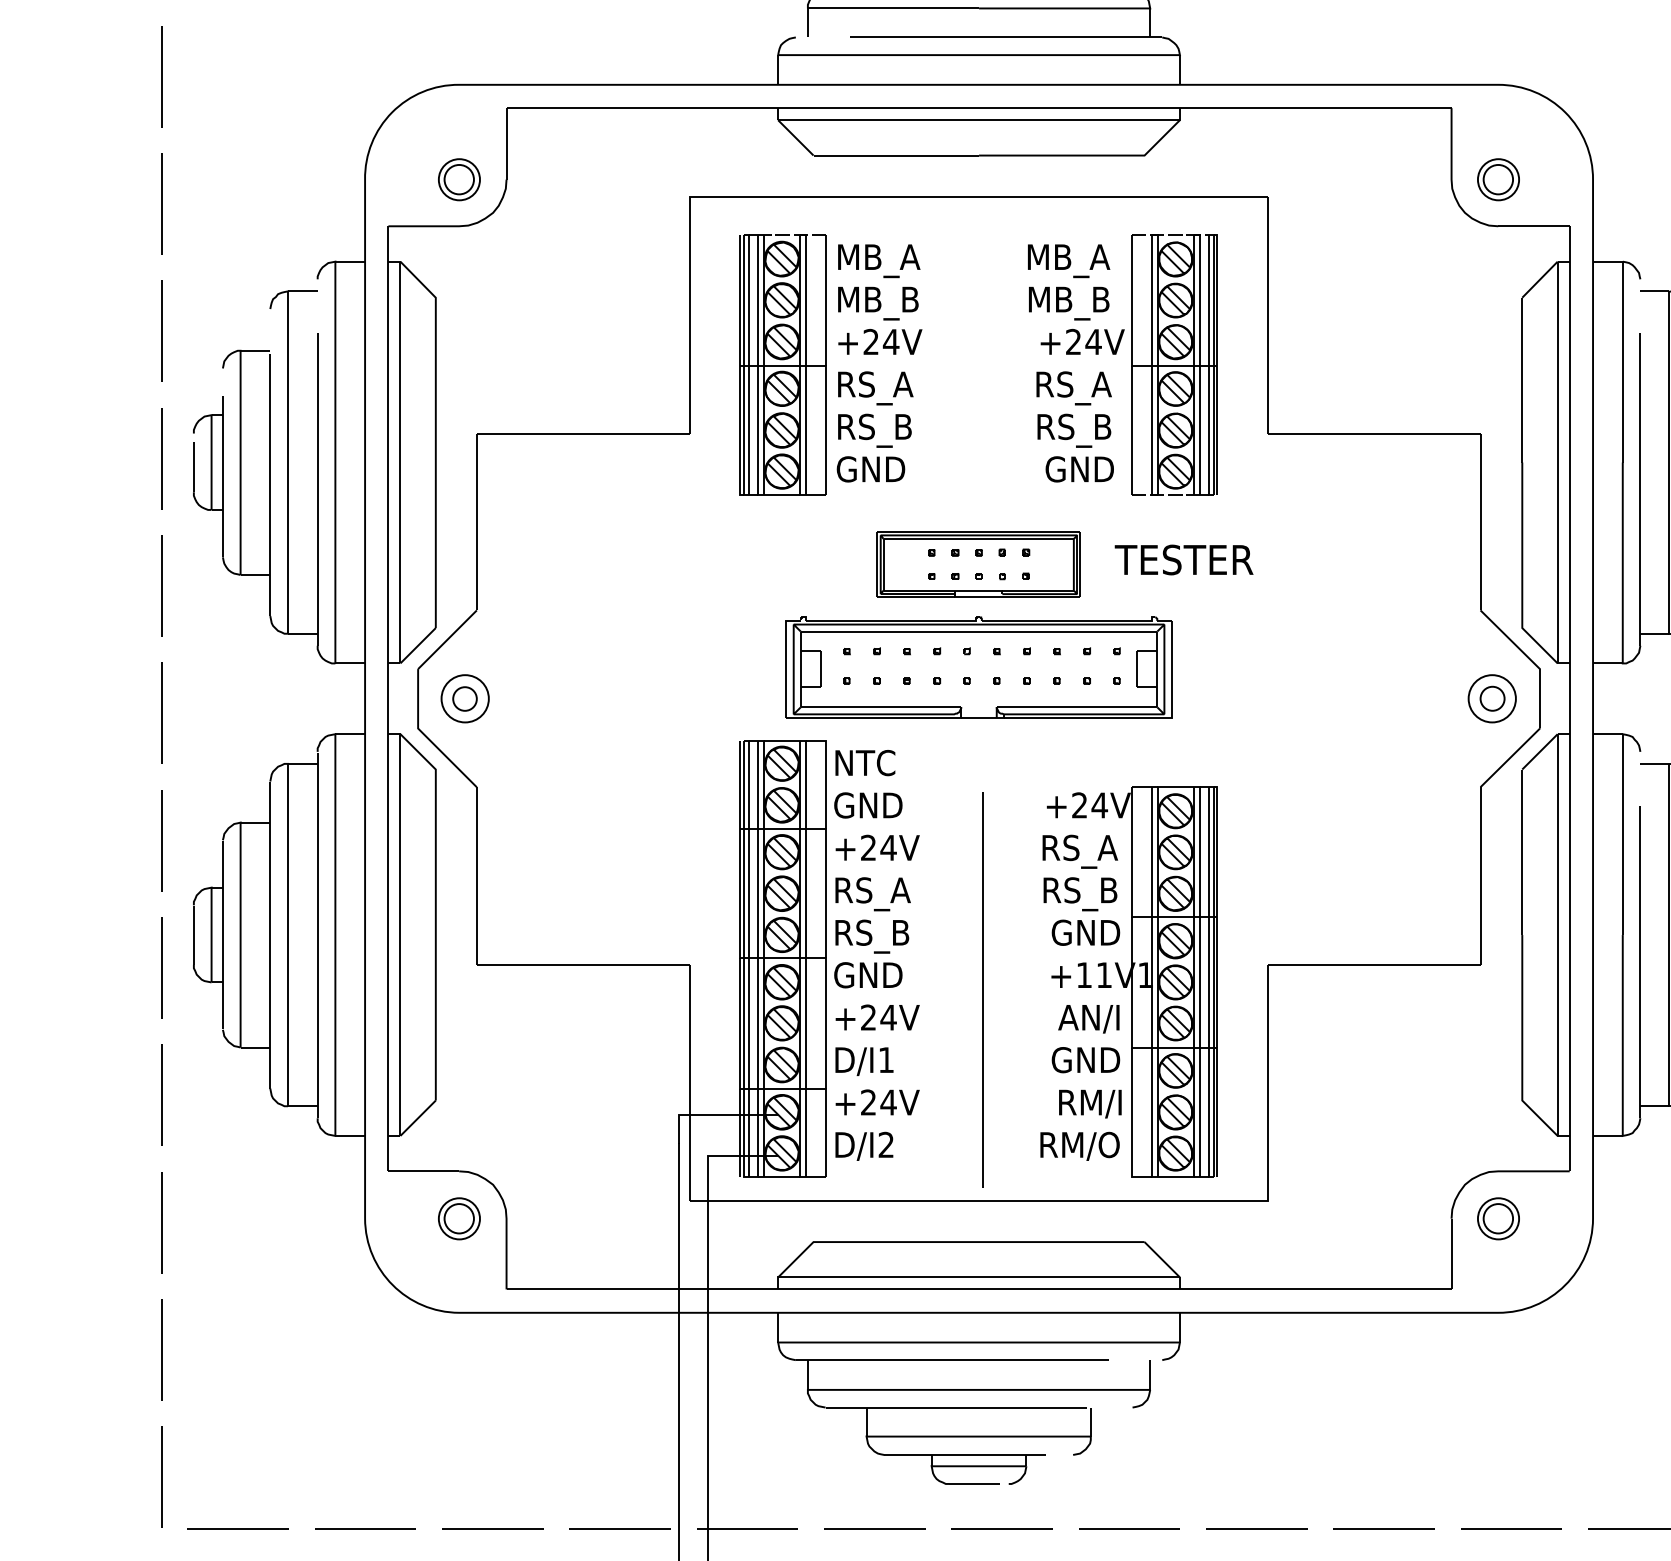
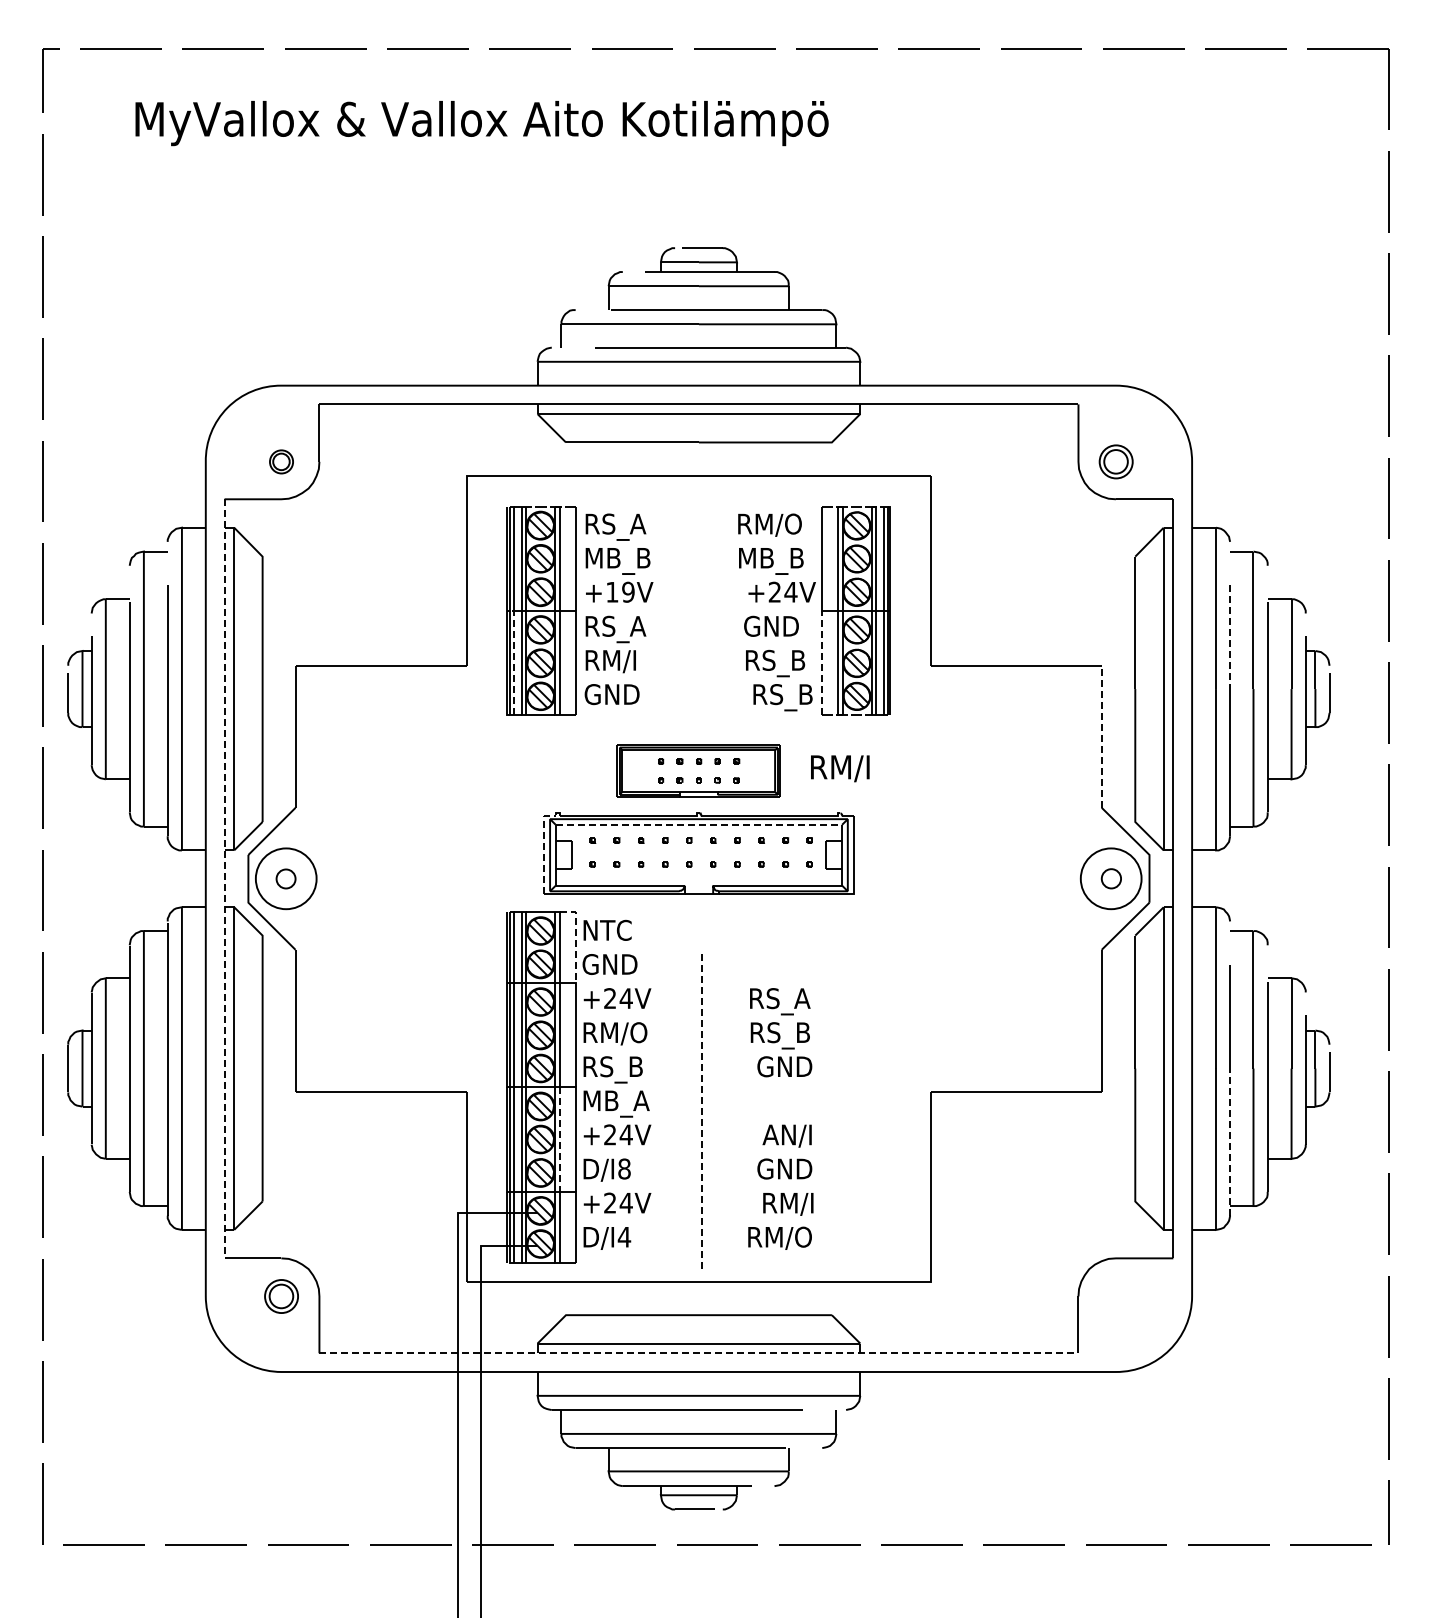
part: (459, 179) -> (281, 461), size x0.7
text: (880, 260) -> (619, 526), MB_A -> RS_A
text: (1070, 260) -> (772, 526), MB_A -> RM/O
text: (881, 341) -> (620, 591), +24V -> +19V
text: (1073, 388) -> (774, 629), RS_A -> GND
line: (1640, 398) -> (1230, 637), solid -> dashed
line: (749, 426) -> (514, 660), solid -> dashed
text: (885, 430) -> (623, 663), RS_B -> RM/I
line: (1131, 430) -> (821, 663), solid -> dashed
text: (1083, 473) -> (782, 697), GND -> RS_B
line: (1480, 521) -> (1101, 736), solid -> dashed
text: (1183, 561) -> (863, 768), TESTER -> RM/I
line: (979, 631) -> (699, 824), solid -> dashed
line: (785, 661) -> (543, 848), solid -> dashed
line: (388, 698) -> (224, 878), solid -> dashed
circle: (465, 698) -> (286, 878), size x1.6
circle: (1492, 698) -> (1111, 878), size x1.6
line: (826, 773) -> (576, 938), solid -> dashed
text: (885, 893) -> (623, 1035), RS_A -> RM/O
text: (875, 978) -> (615, 1103), GND -> MB_A
part: (1131, 982) -> (821, 1106), removed
line: (982, 989) -> (701, 1112), solid -> dashed
line: (805, 1024) -> (559, 1140), solid -> dashed
line: (1640, 1028) -> (1230, 1143), solid -> dashed
text: (886, 1059) -> (624, 1168), D/I1 -> D/I8
text: (886, 1144) -> (624, 1236), D/I2 -> D/I4
part: (1497, 1218) -> (1115, 1296), removed
line: (978, 1289) -> (698, 1353), solid -> dashed

